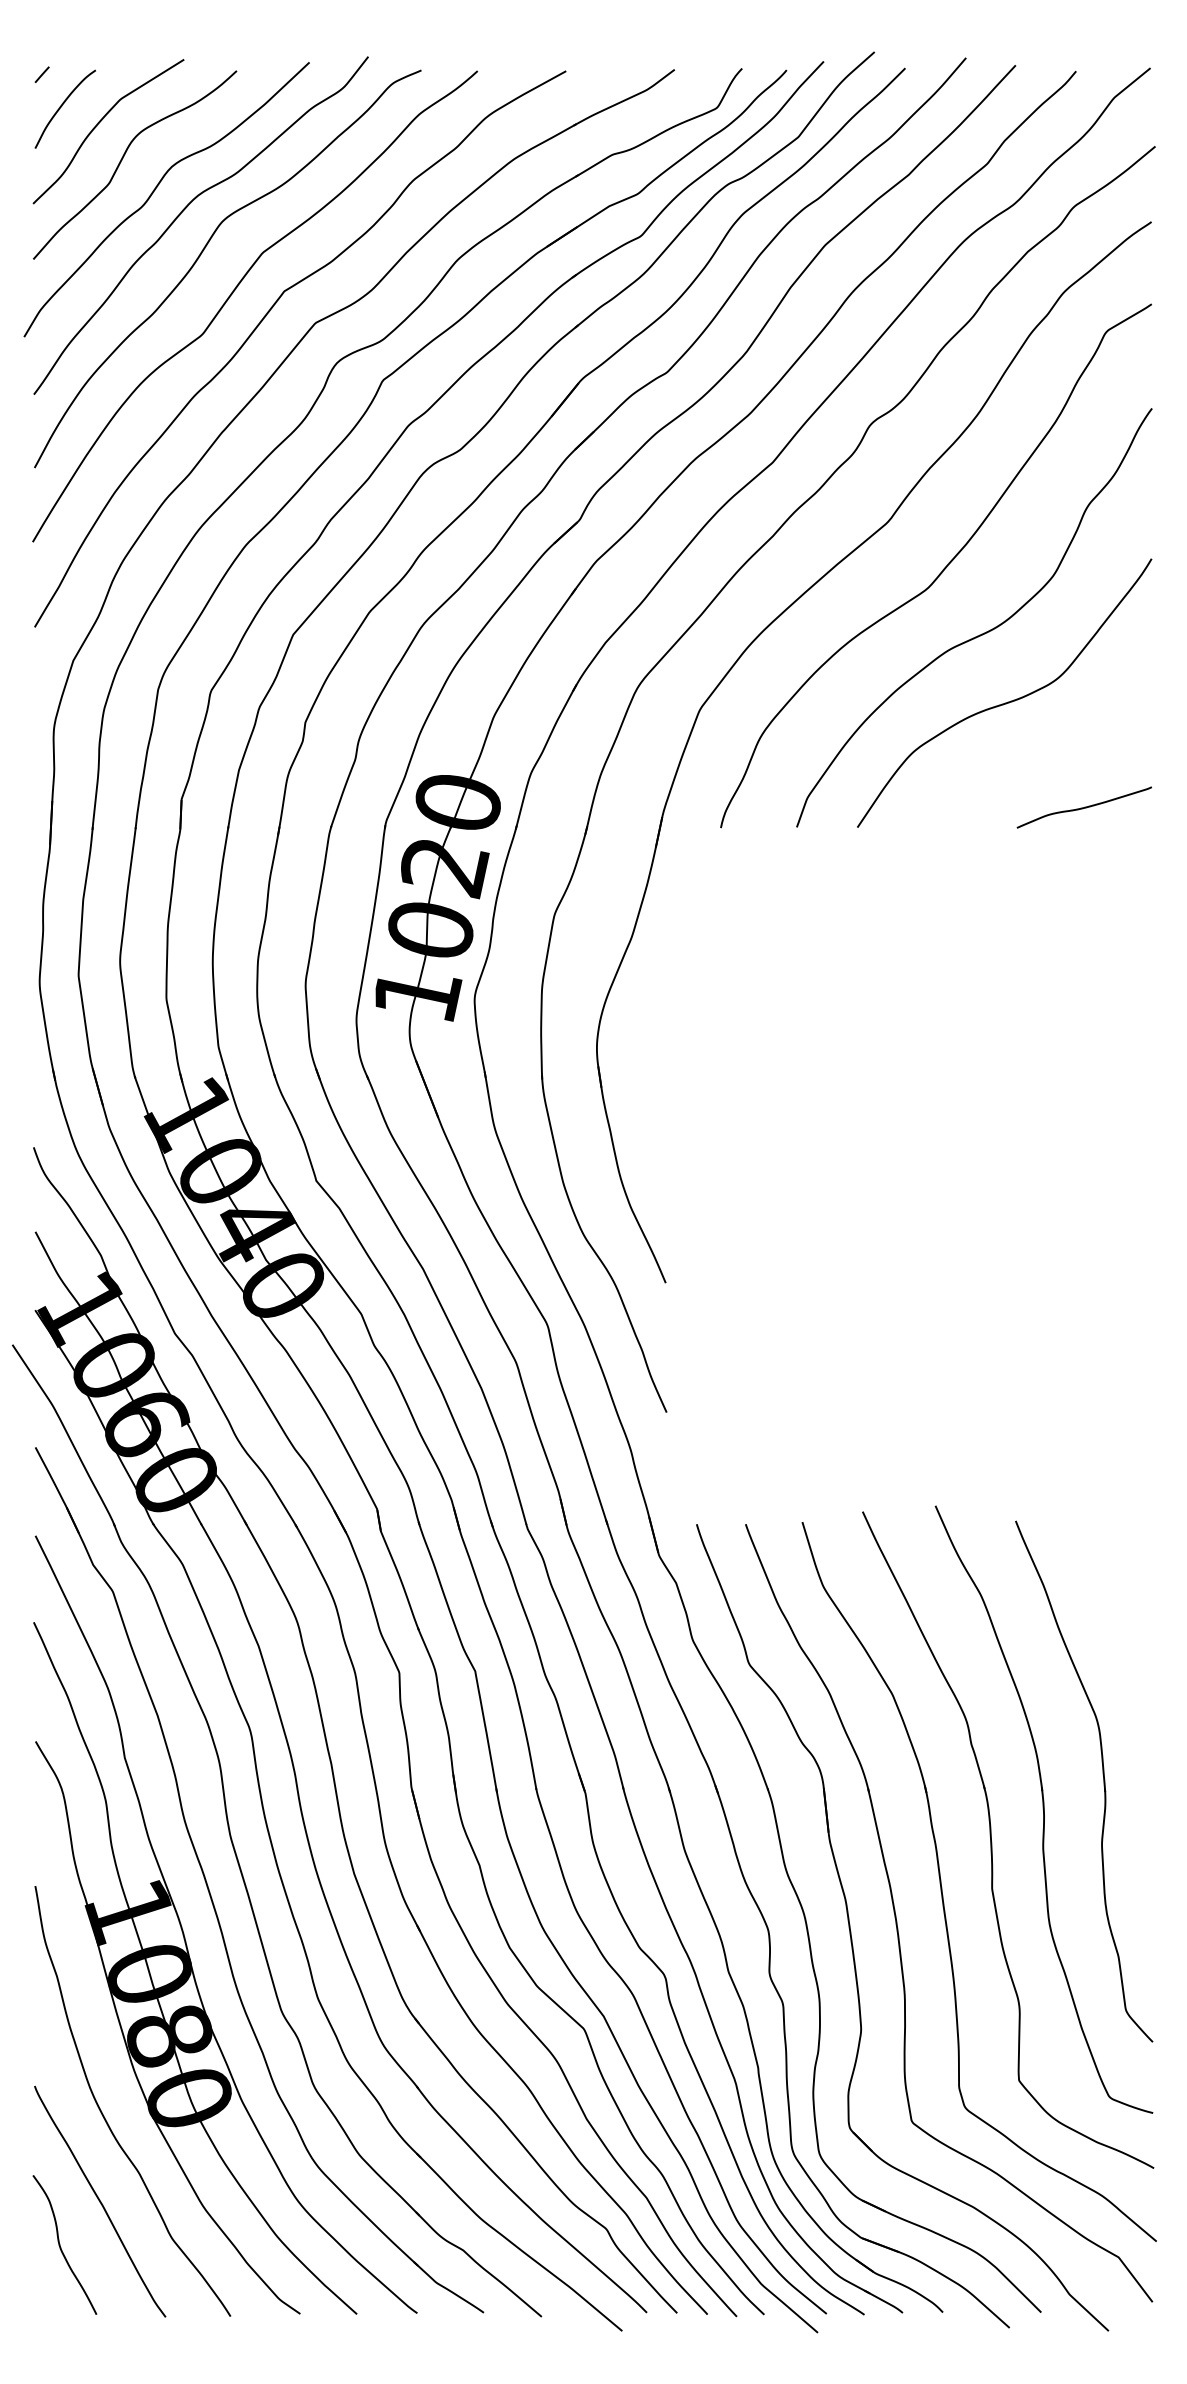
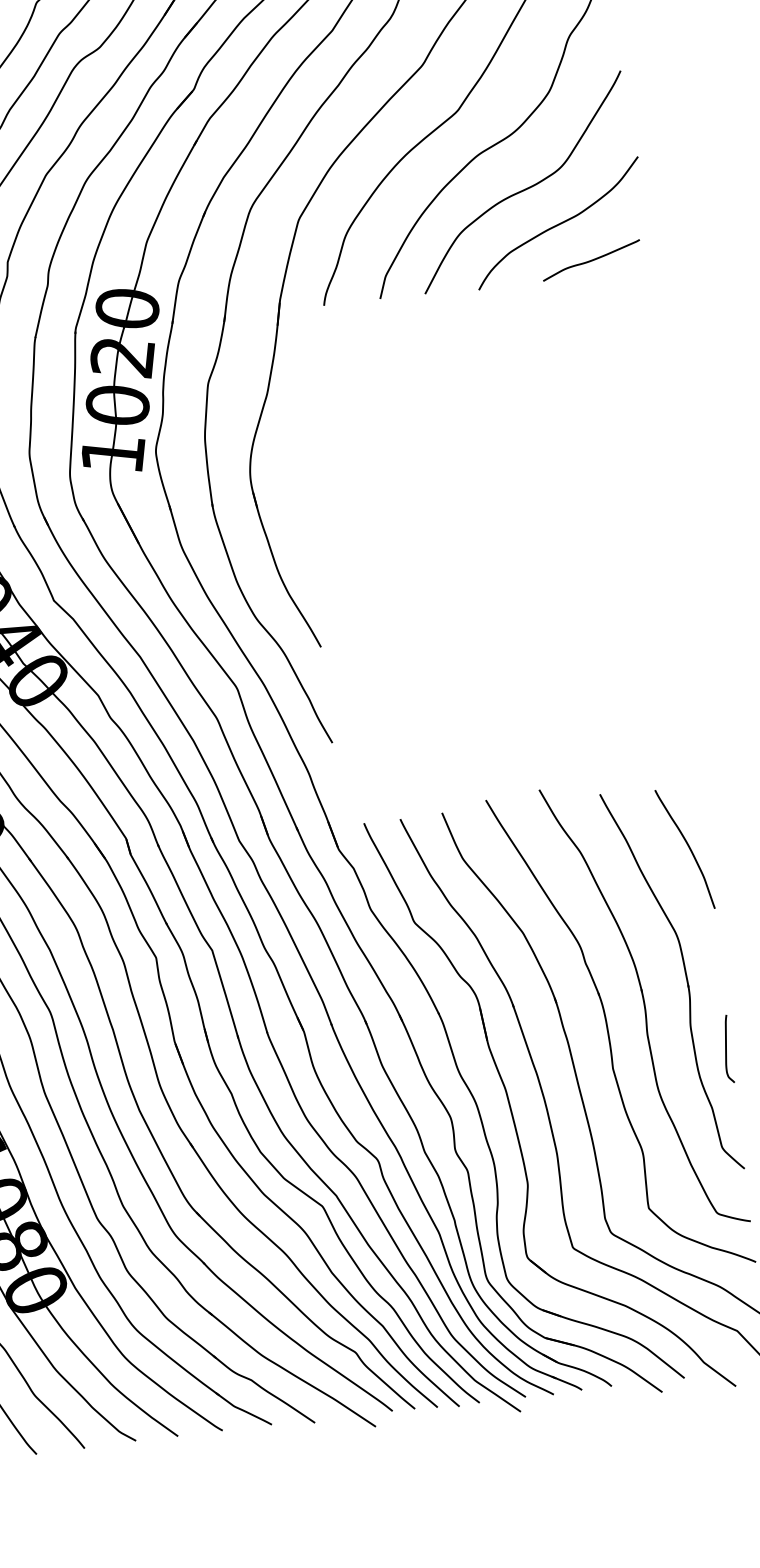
curve: (1046, 753) -> (558, 223), added
curve: (1125, 1603) -> (688, 846), added
curve: (1146, 1880) -> (726, 1049), added

